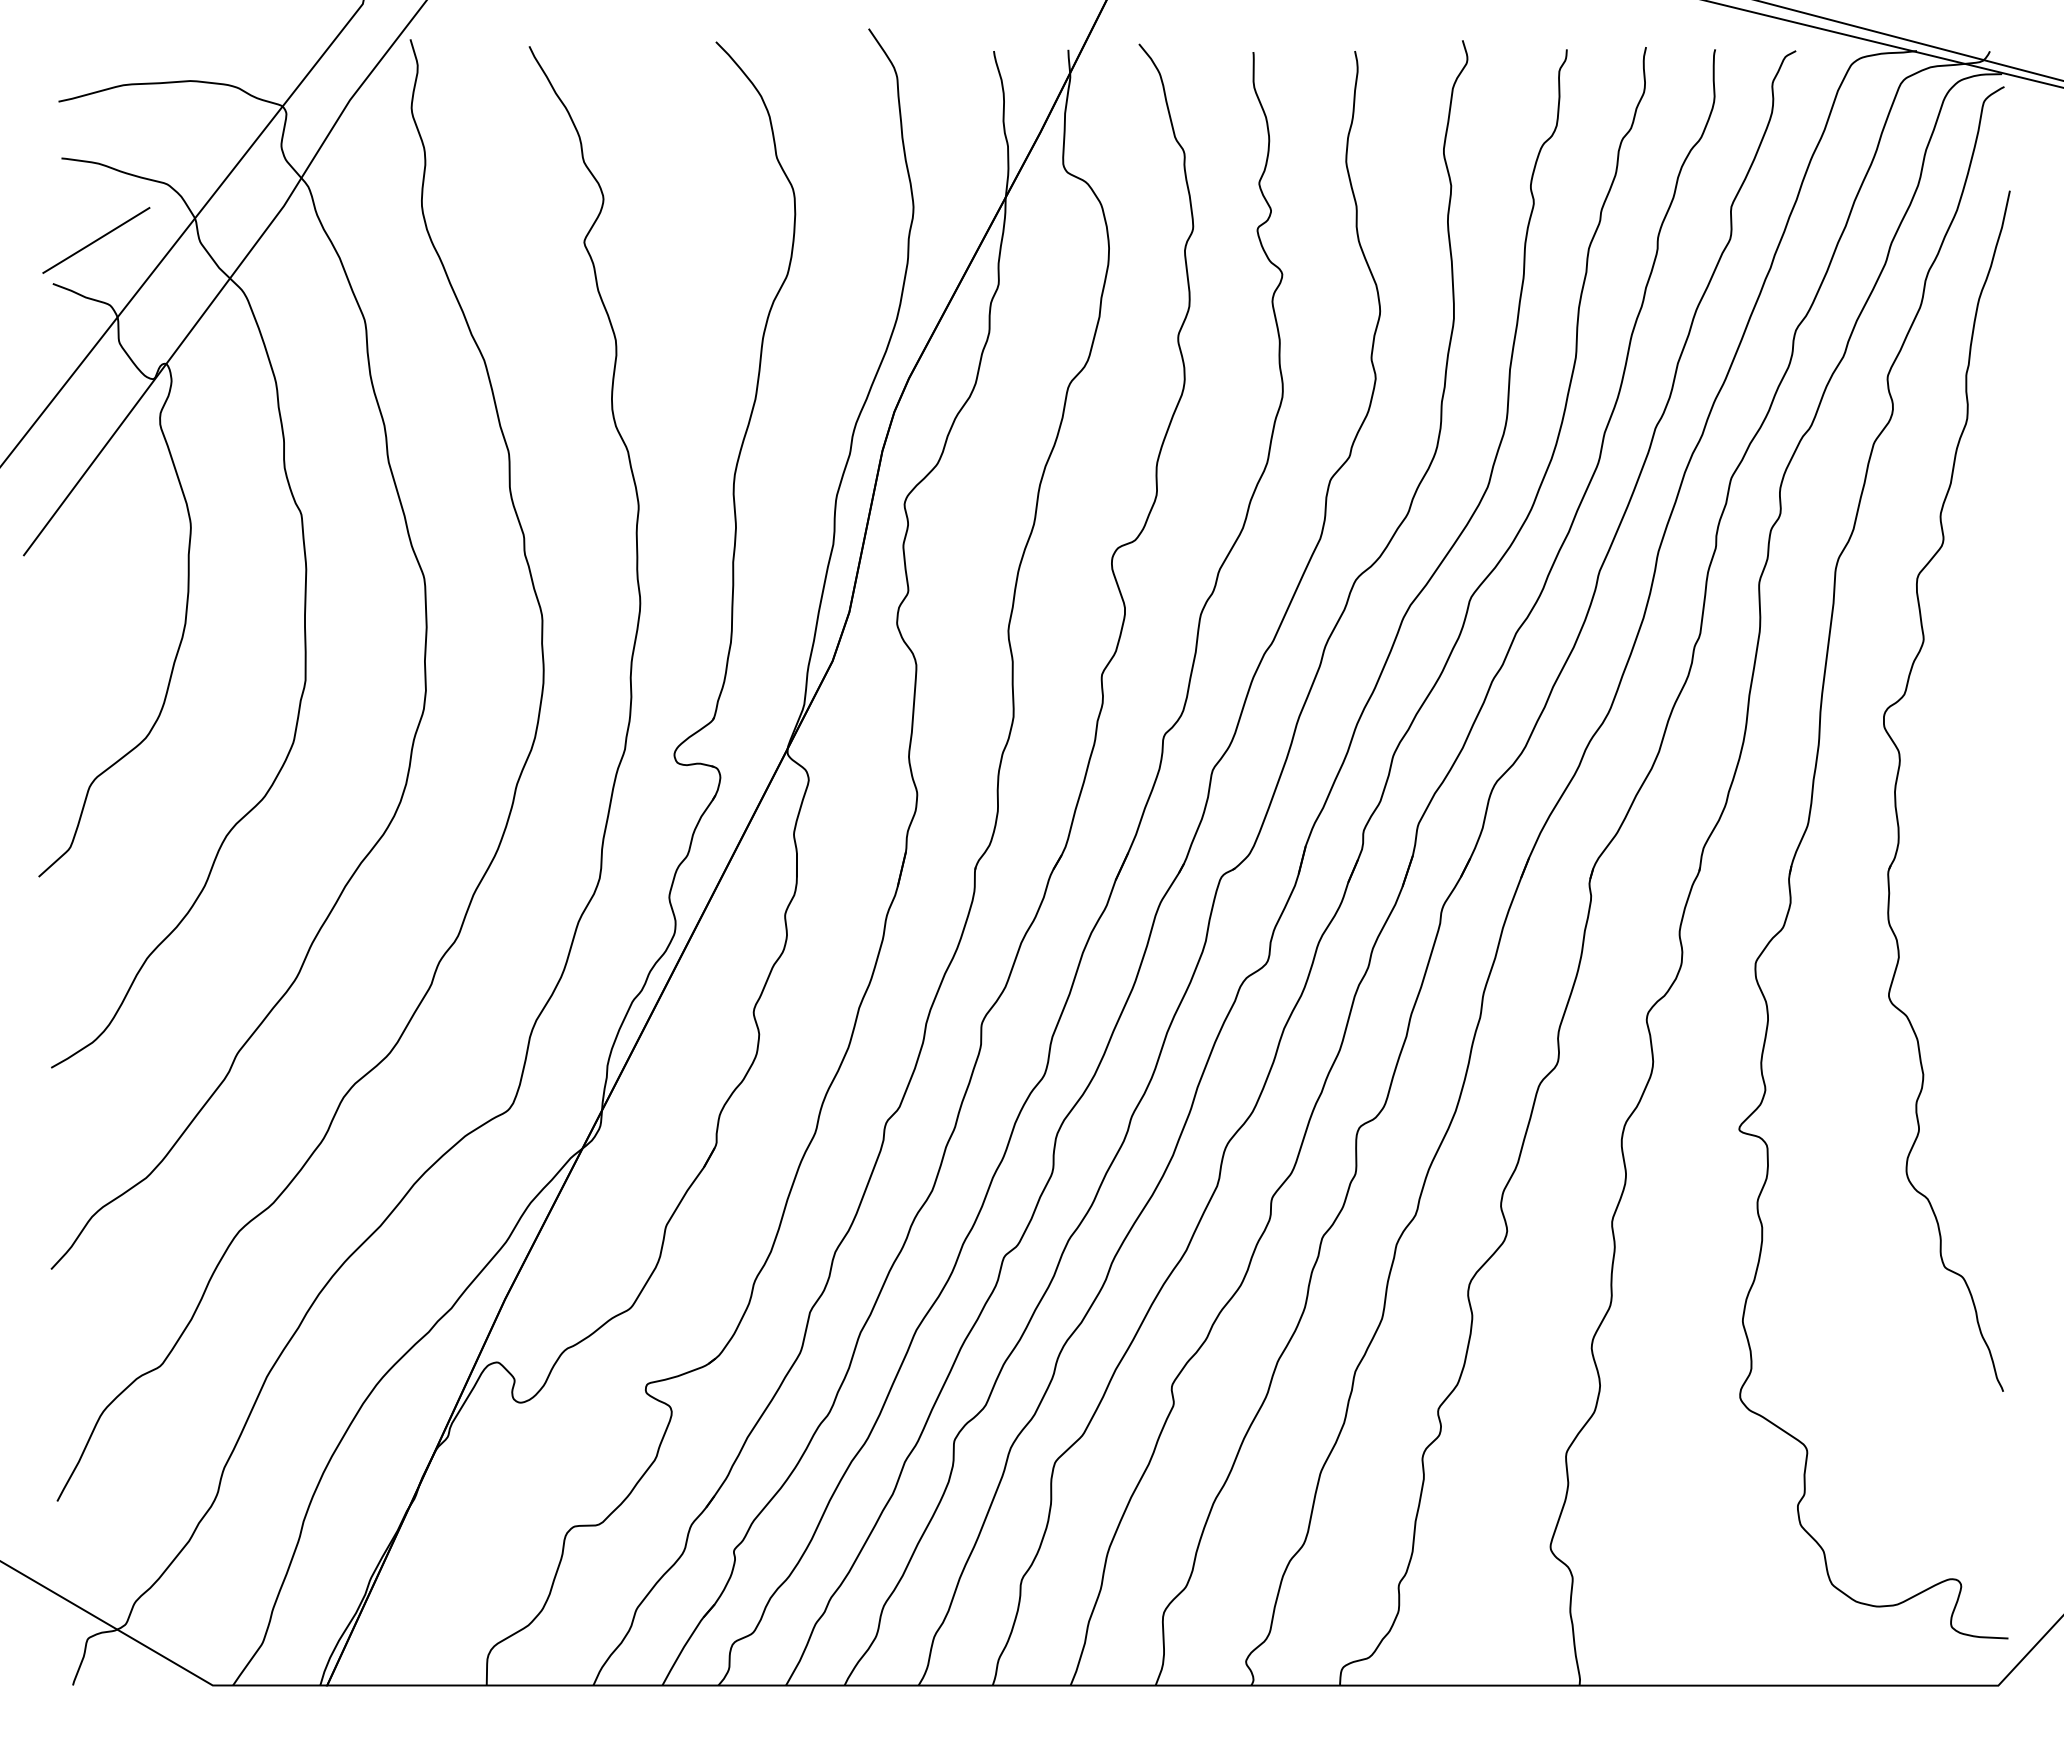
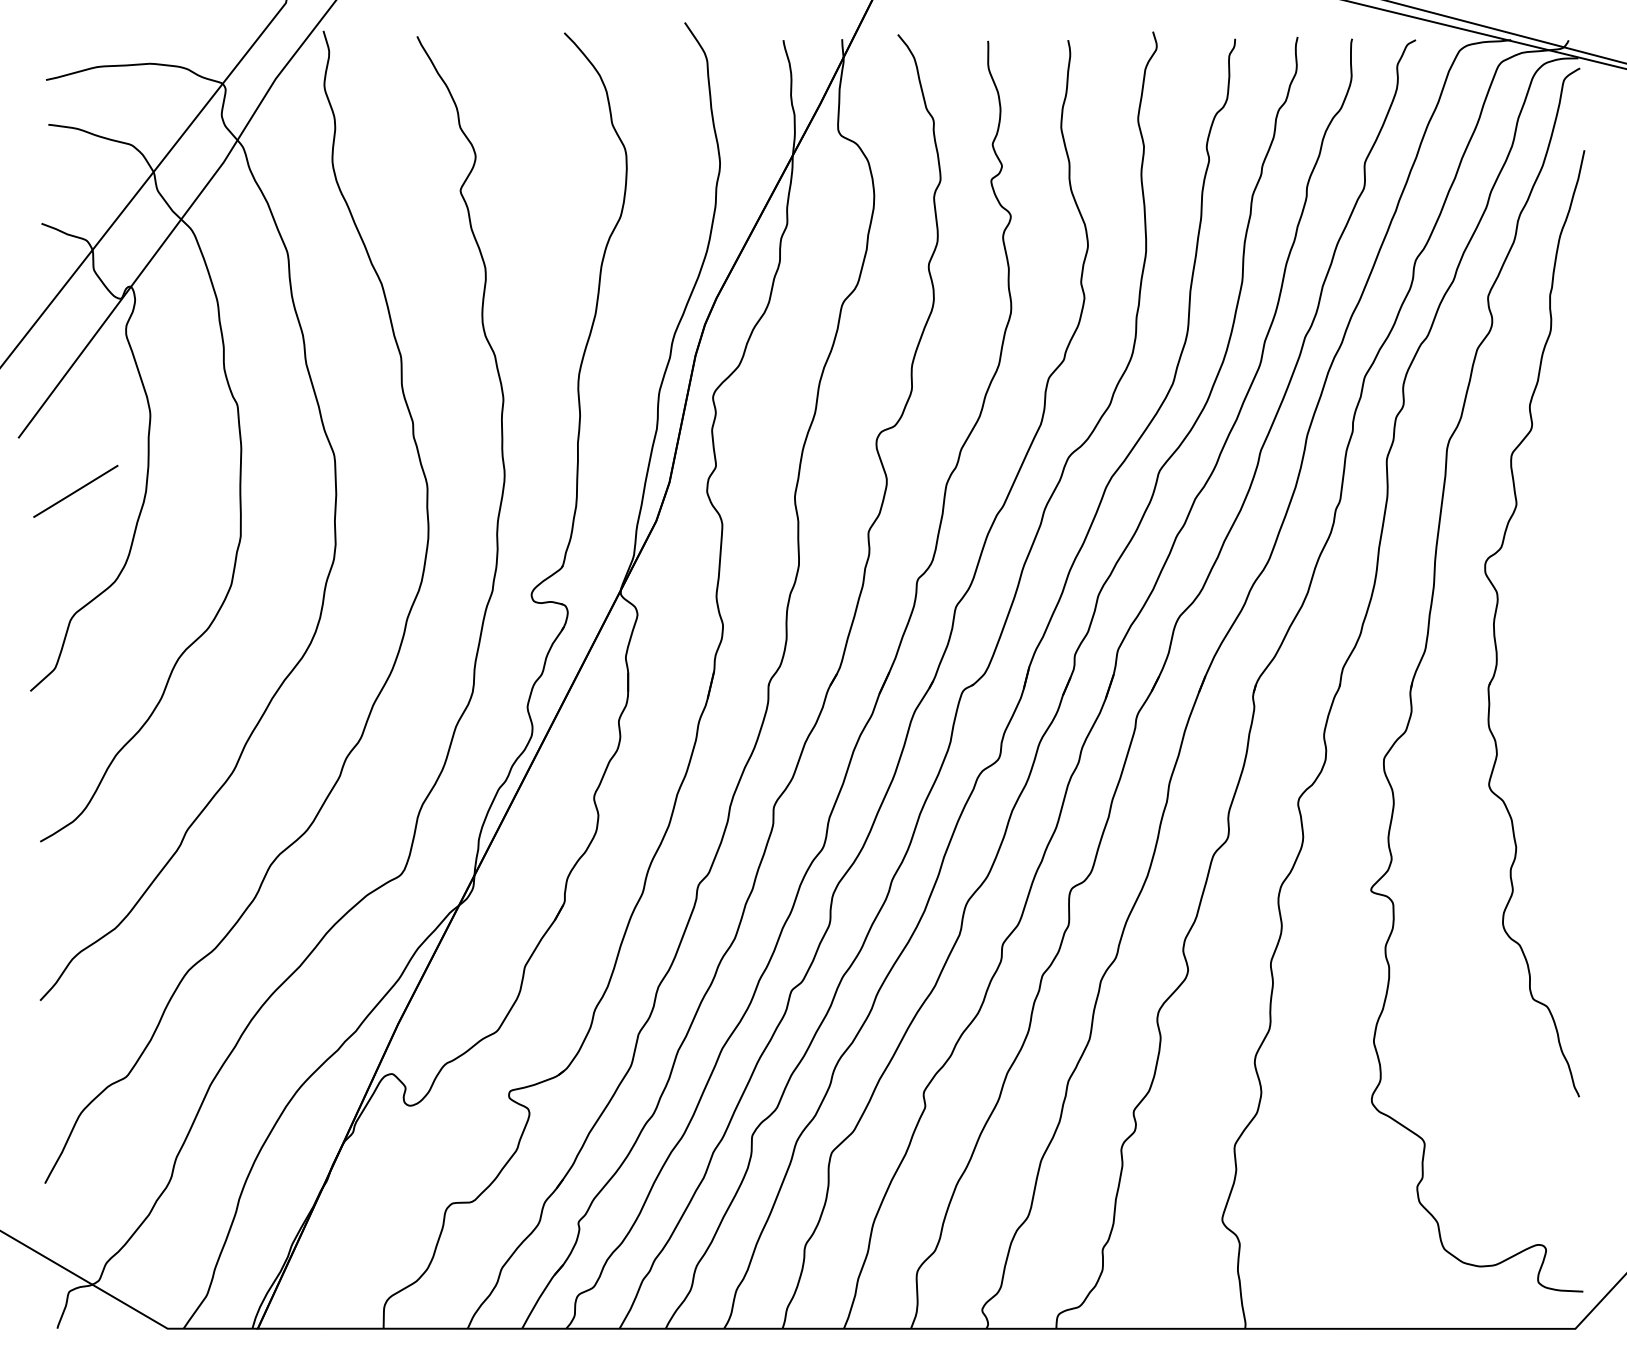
line: (96, 240) -> (75, 491), moved

